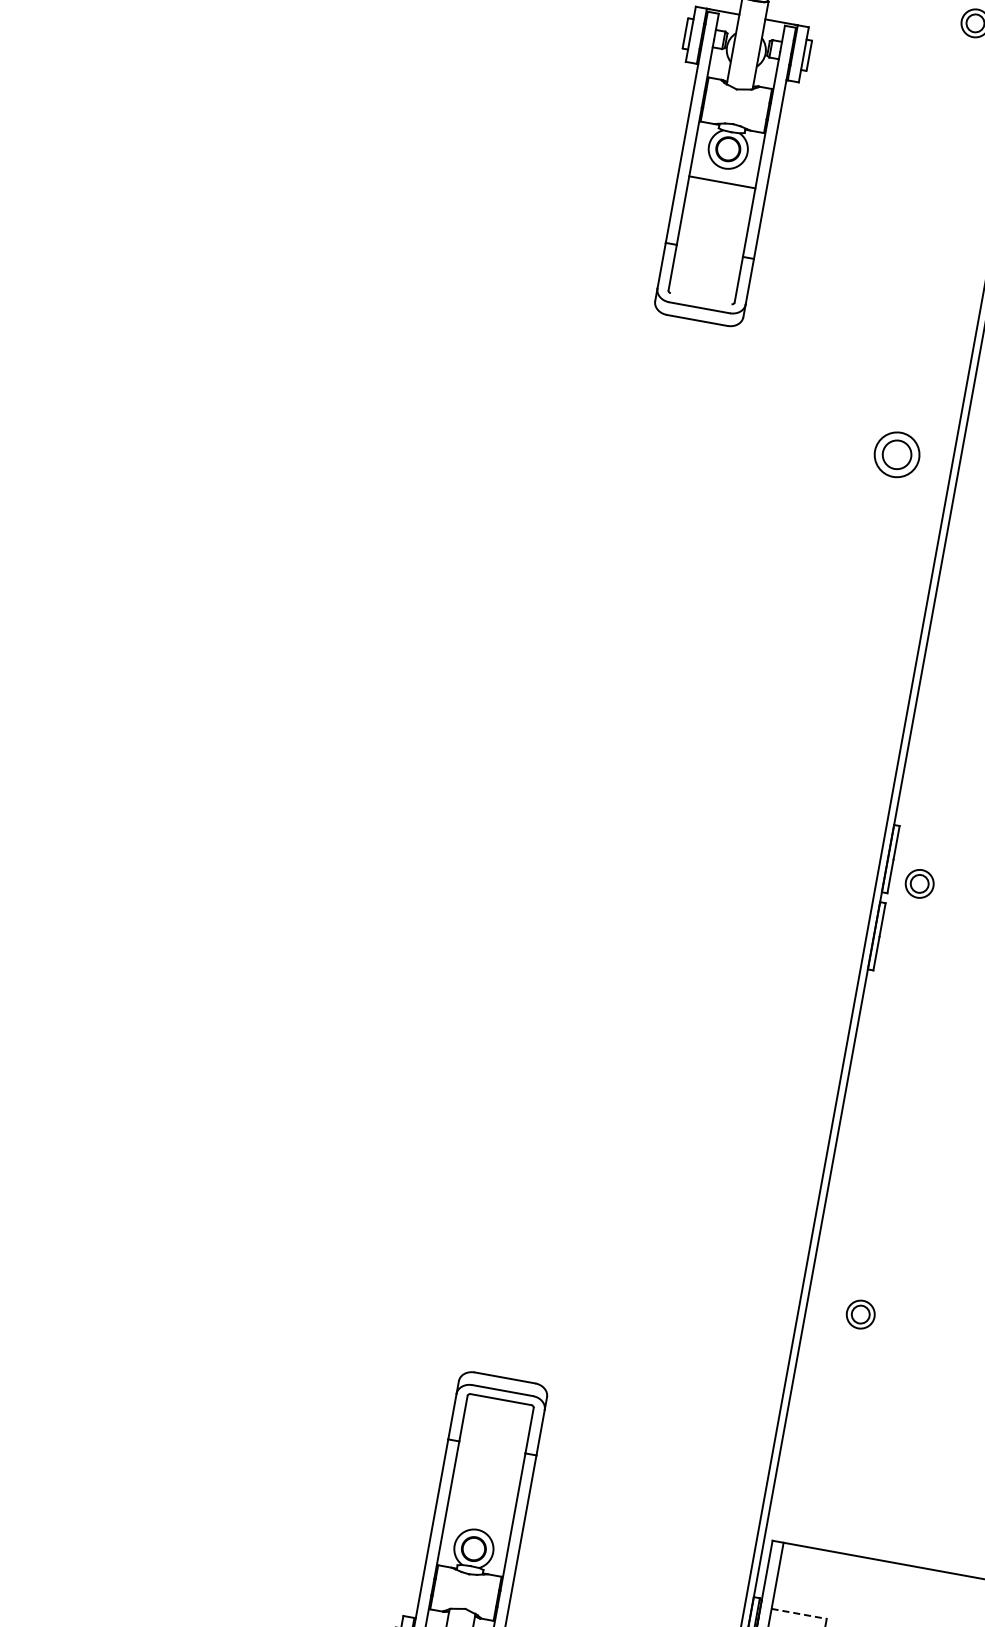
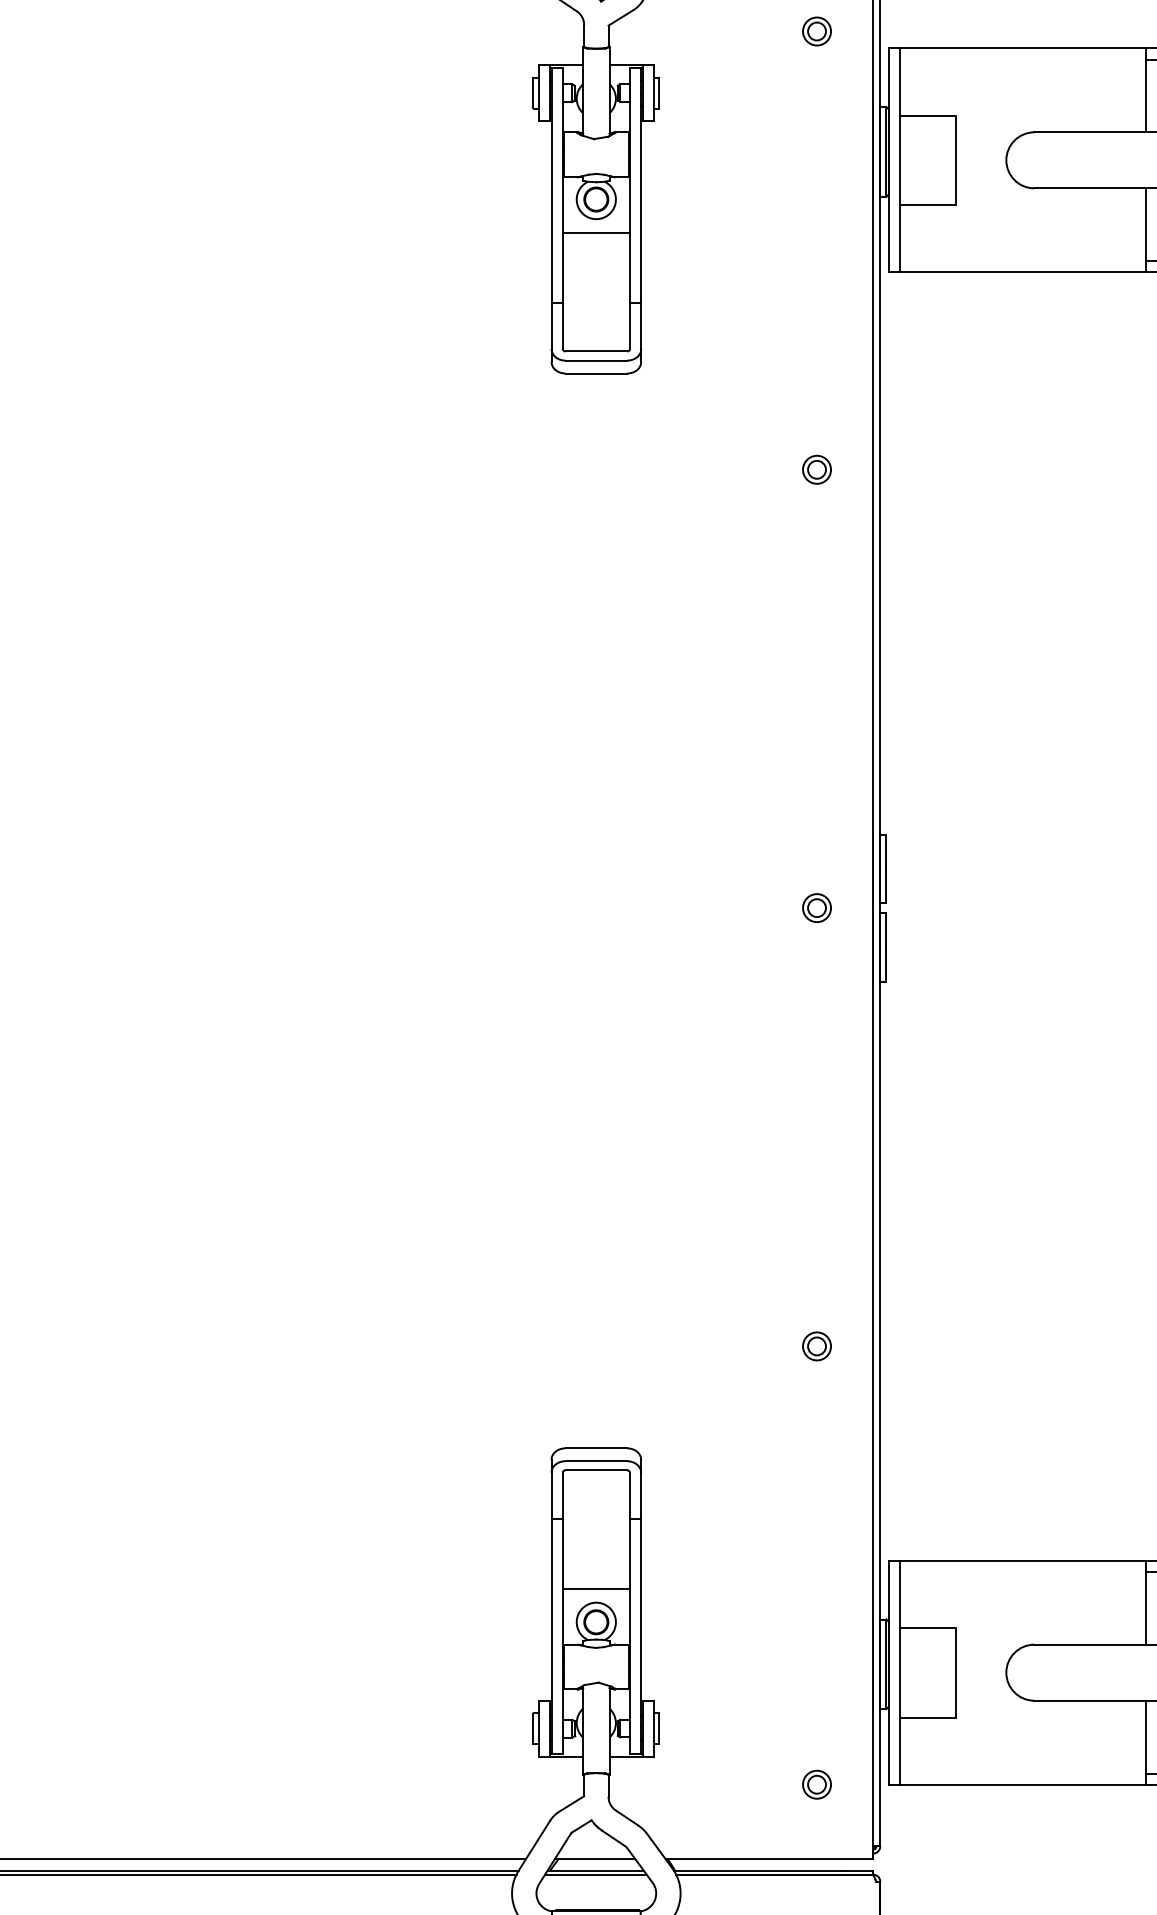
line: (701, 298) -> (596, 351), added
part: (896, 454) -> (816, 469), size x0.62
part: (919, 883) -> (816, 907), moved
part: (860, 1314) -> (816, 1346), moved
line: (479, 1515) -> (595, 1588), added
line: (799, 1613) -> (928, 1627), dashed -> solid

